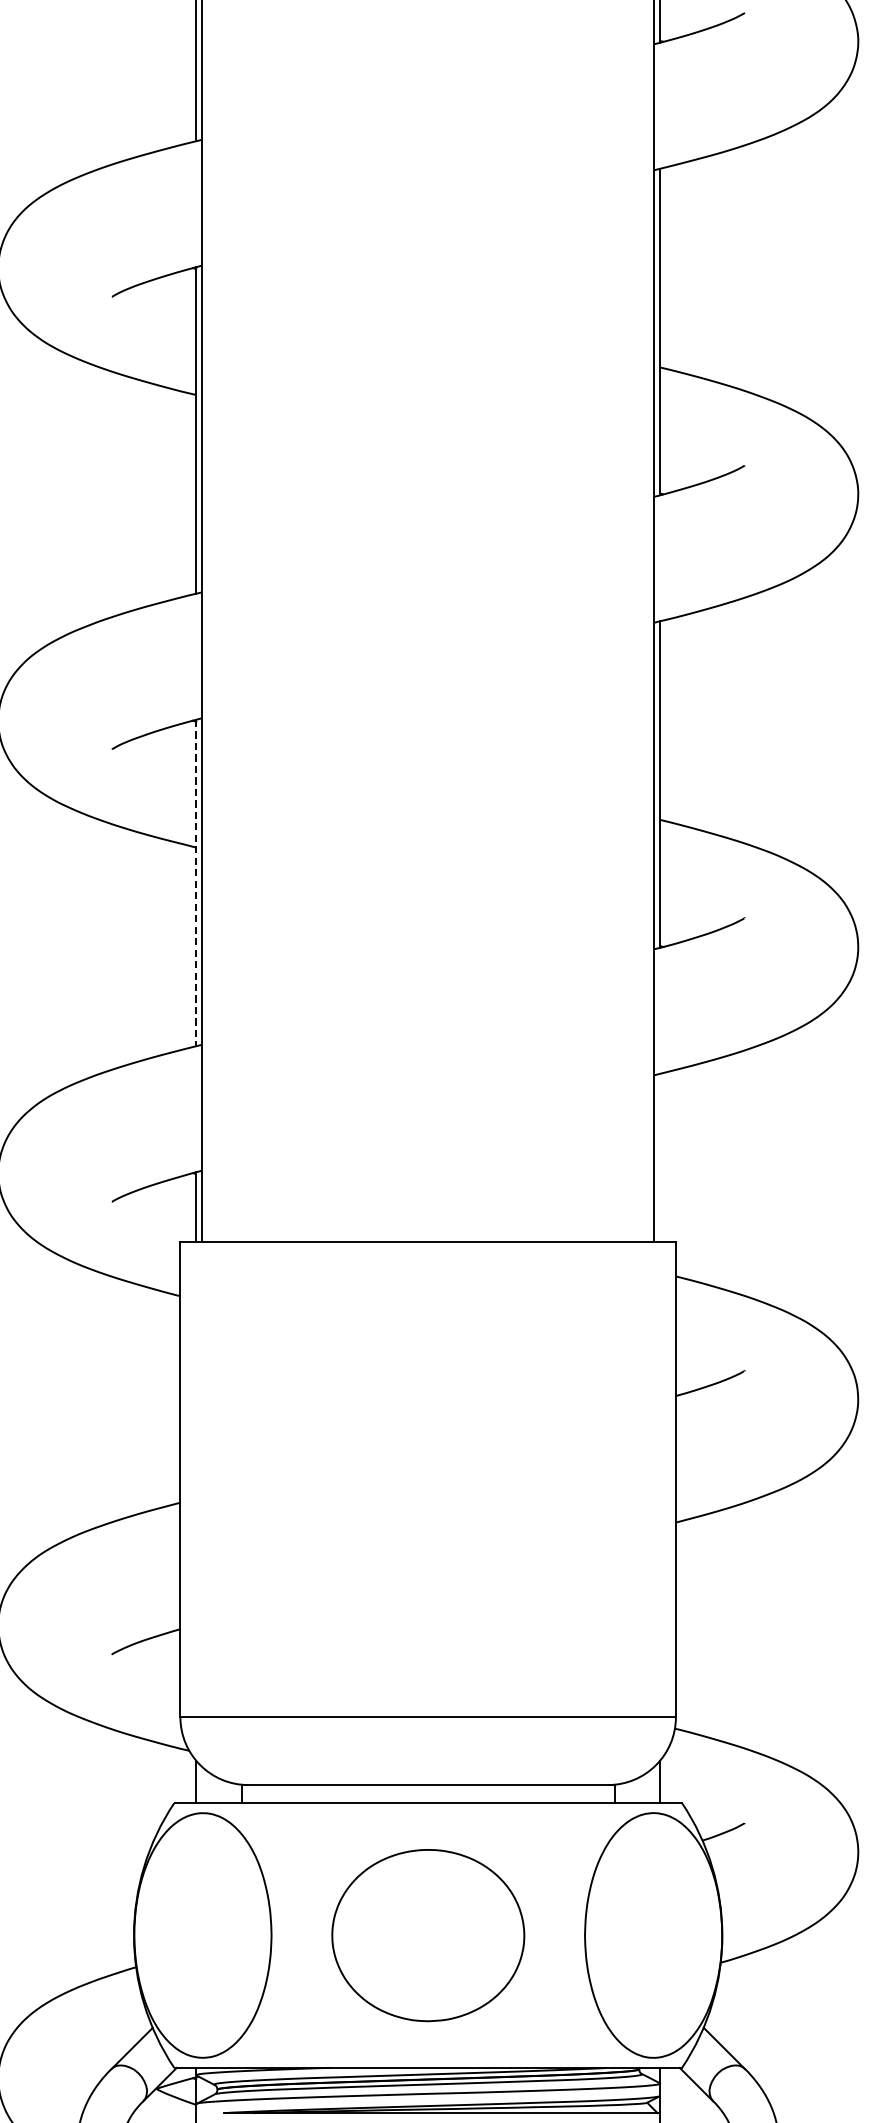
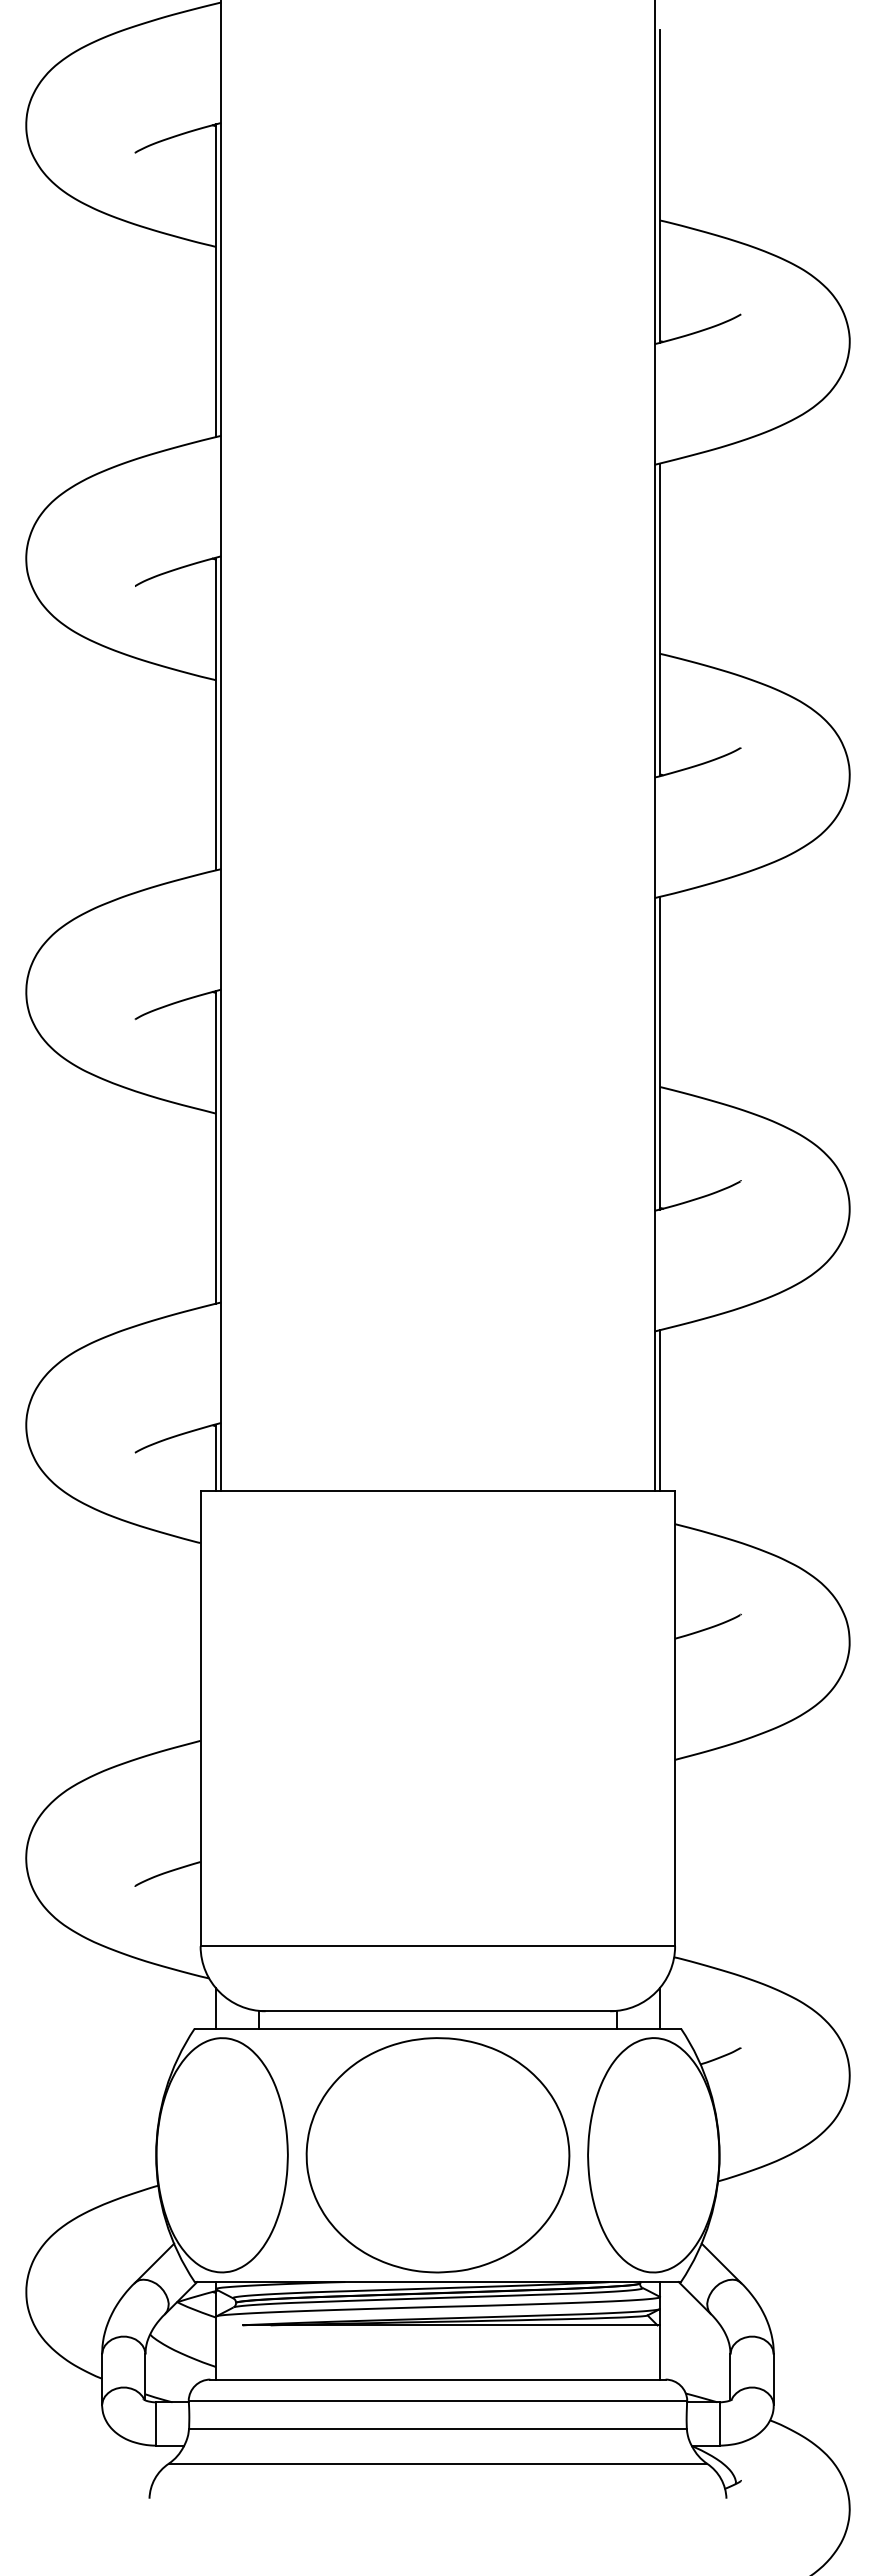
line: (195, 883) -> (215, 1147), dashed -> solid
line: (659, 1157) -> (659, 1410), added
part: (427, 1935) -> (437, 2155), size x1.43

